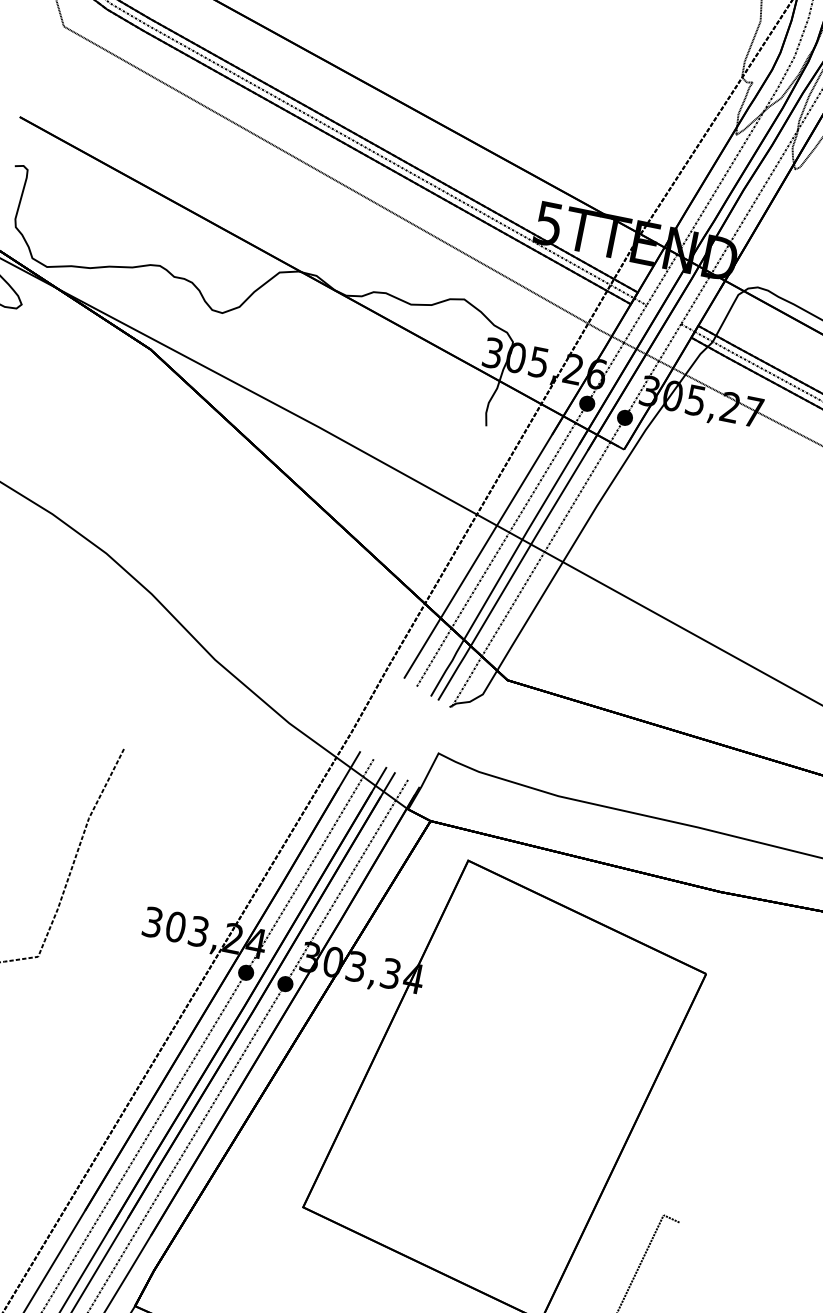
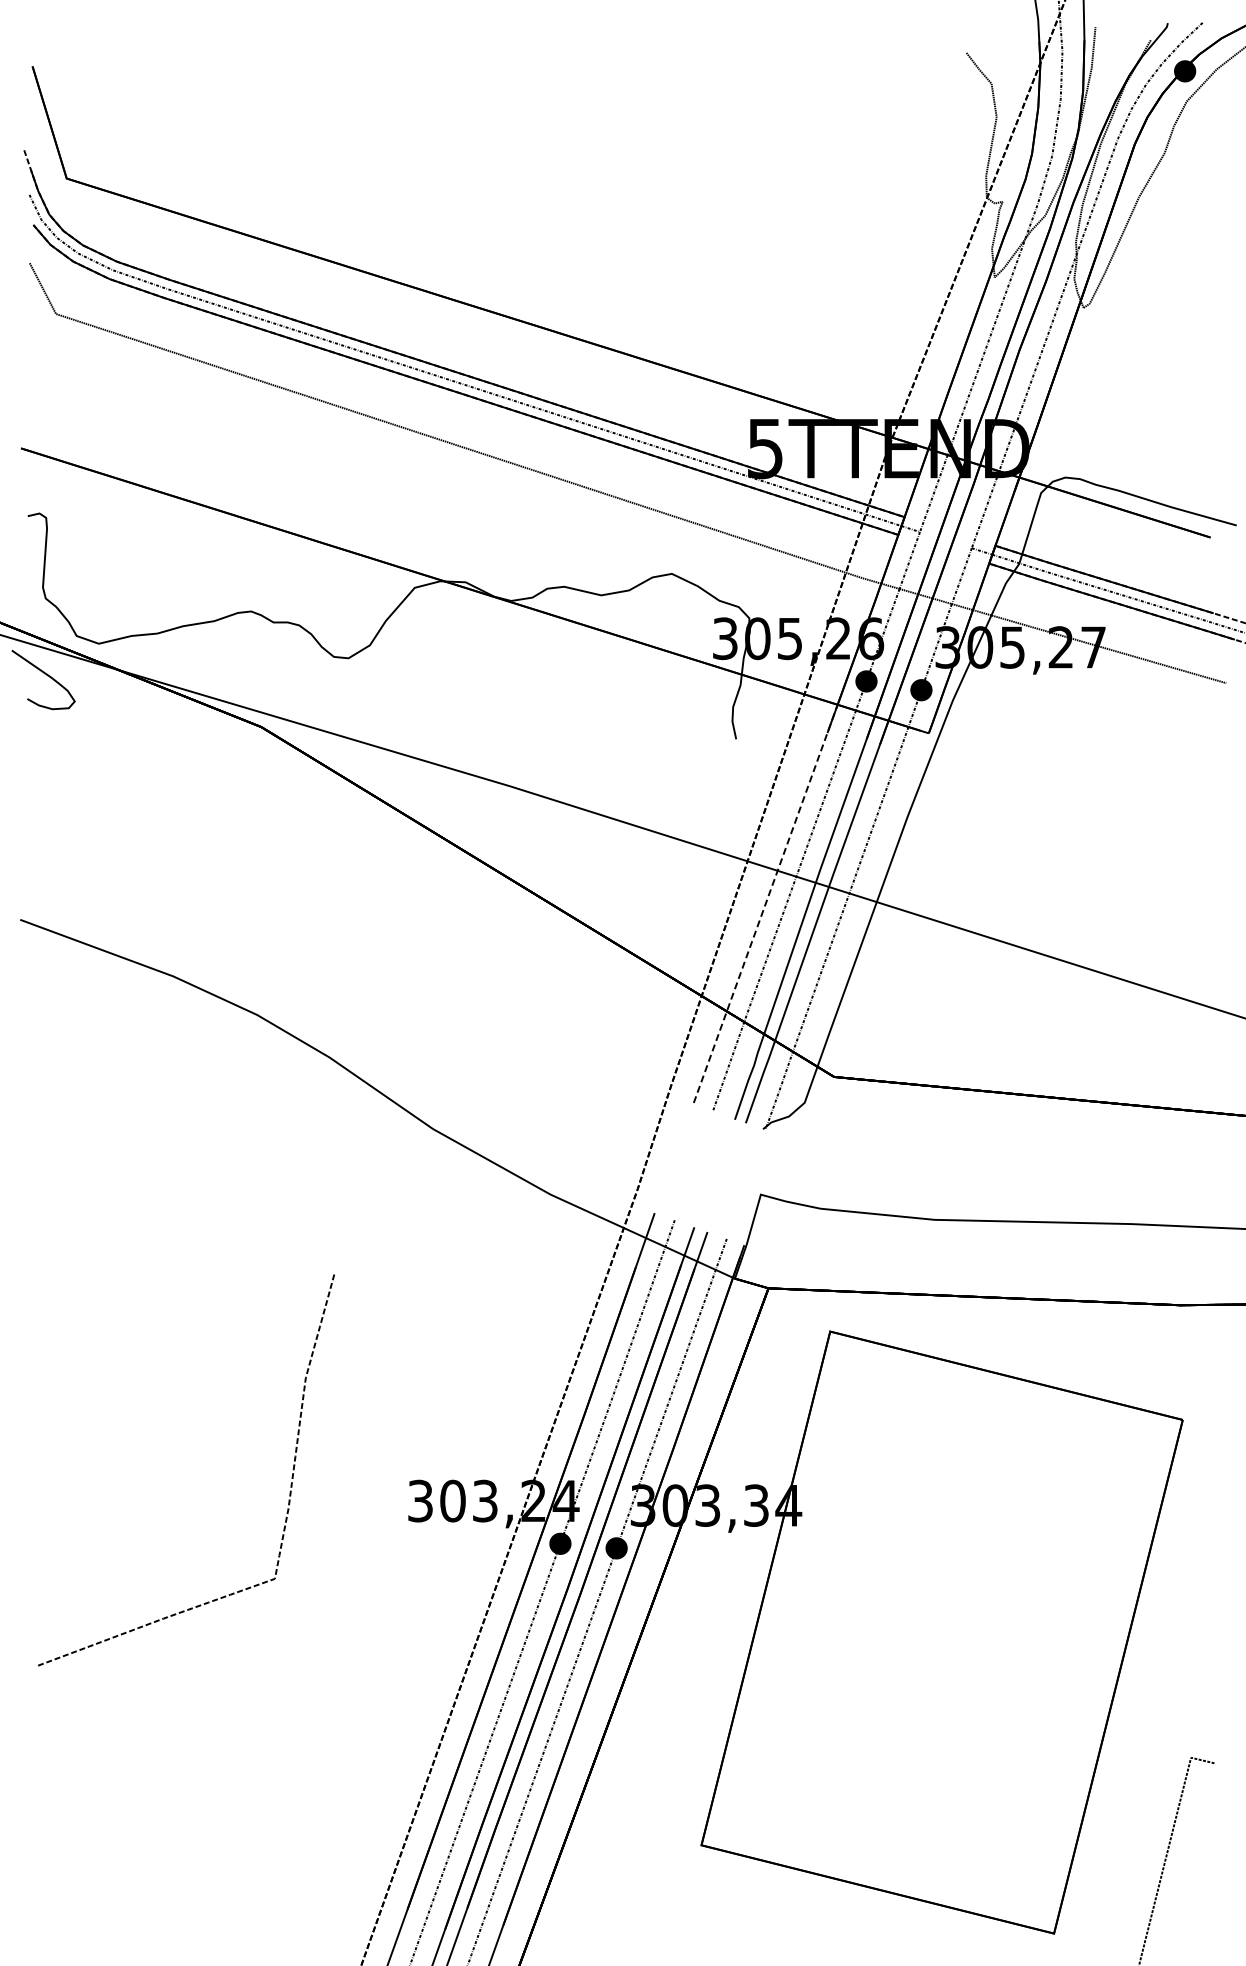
line: (483, 547) -> (765, 903), solid -> dashed

